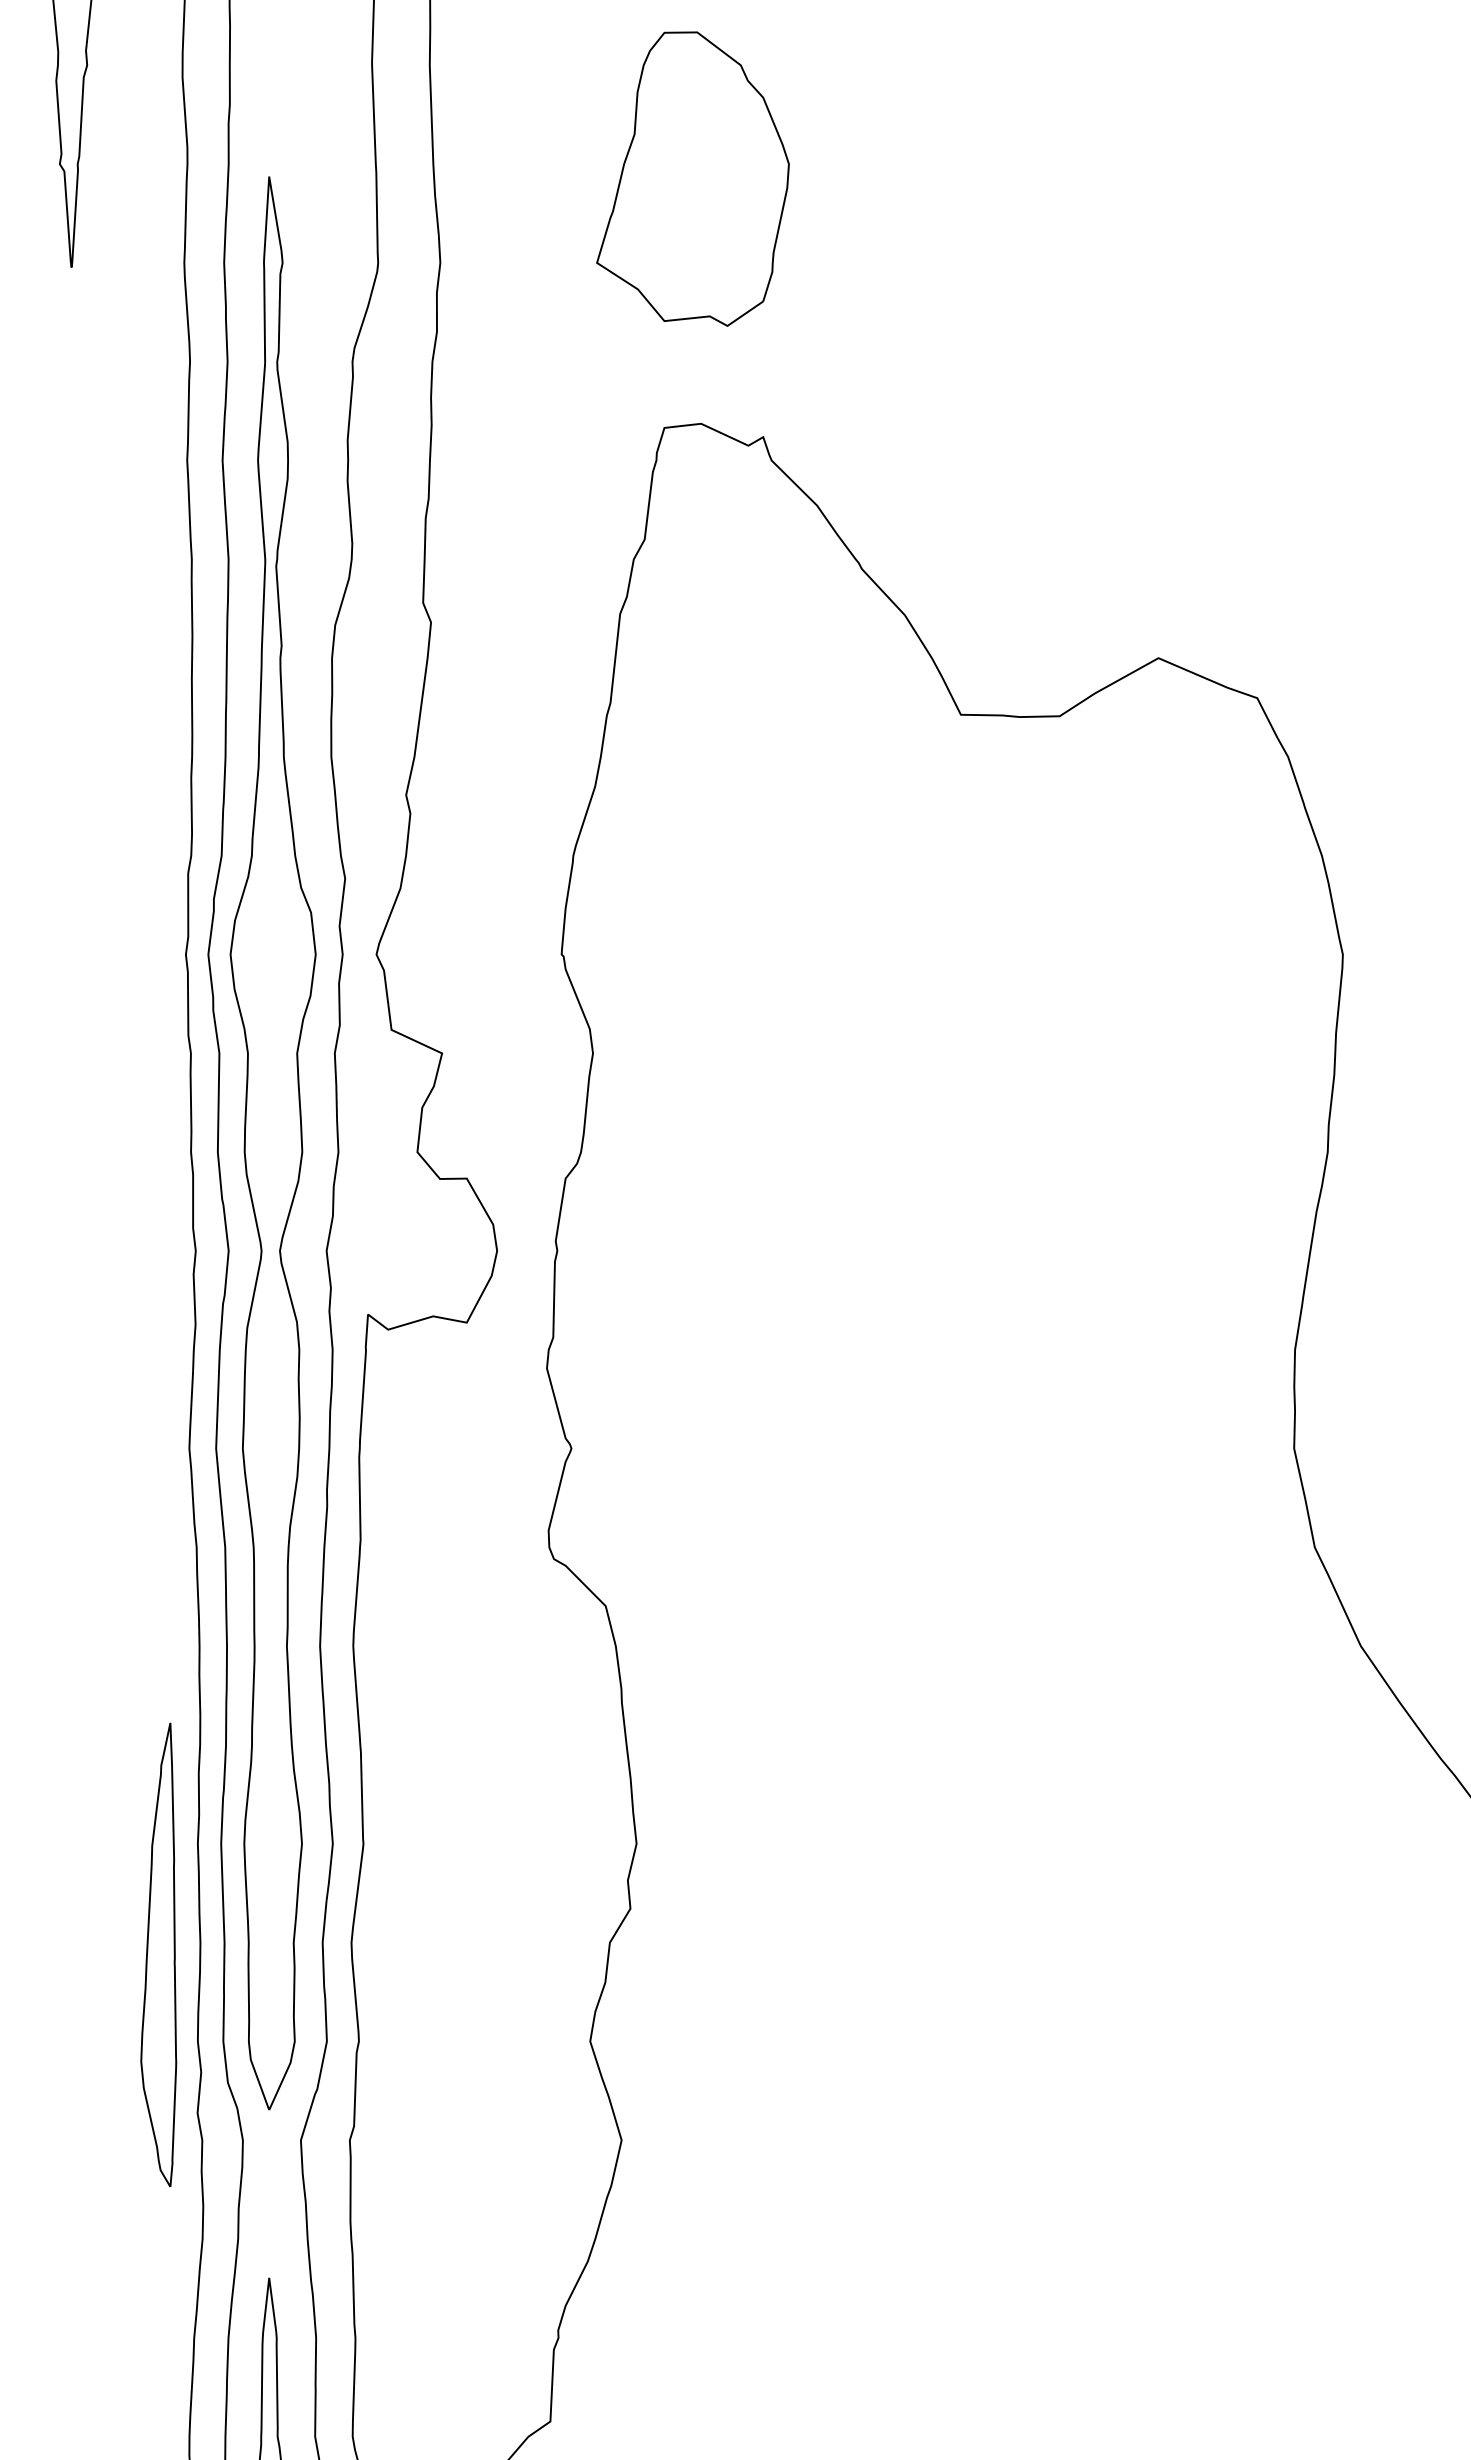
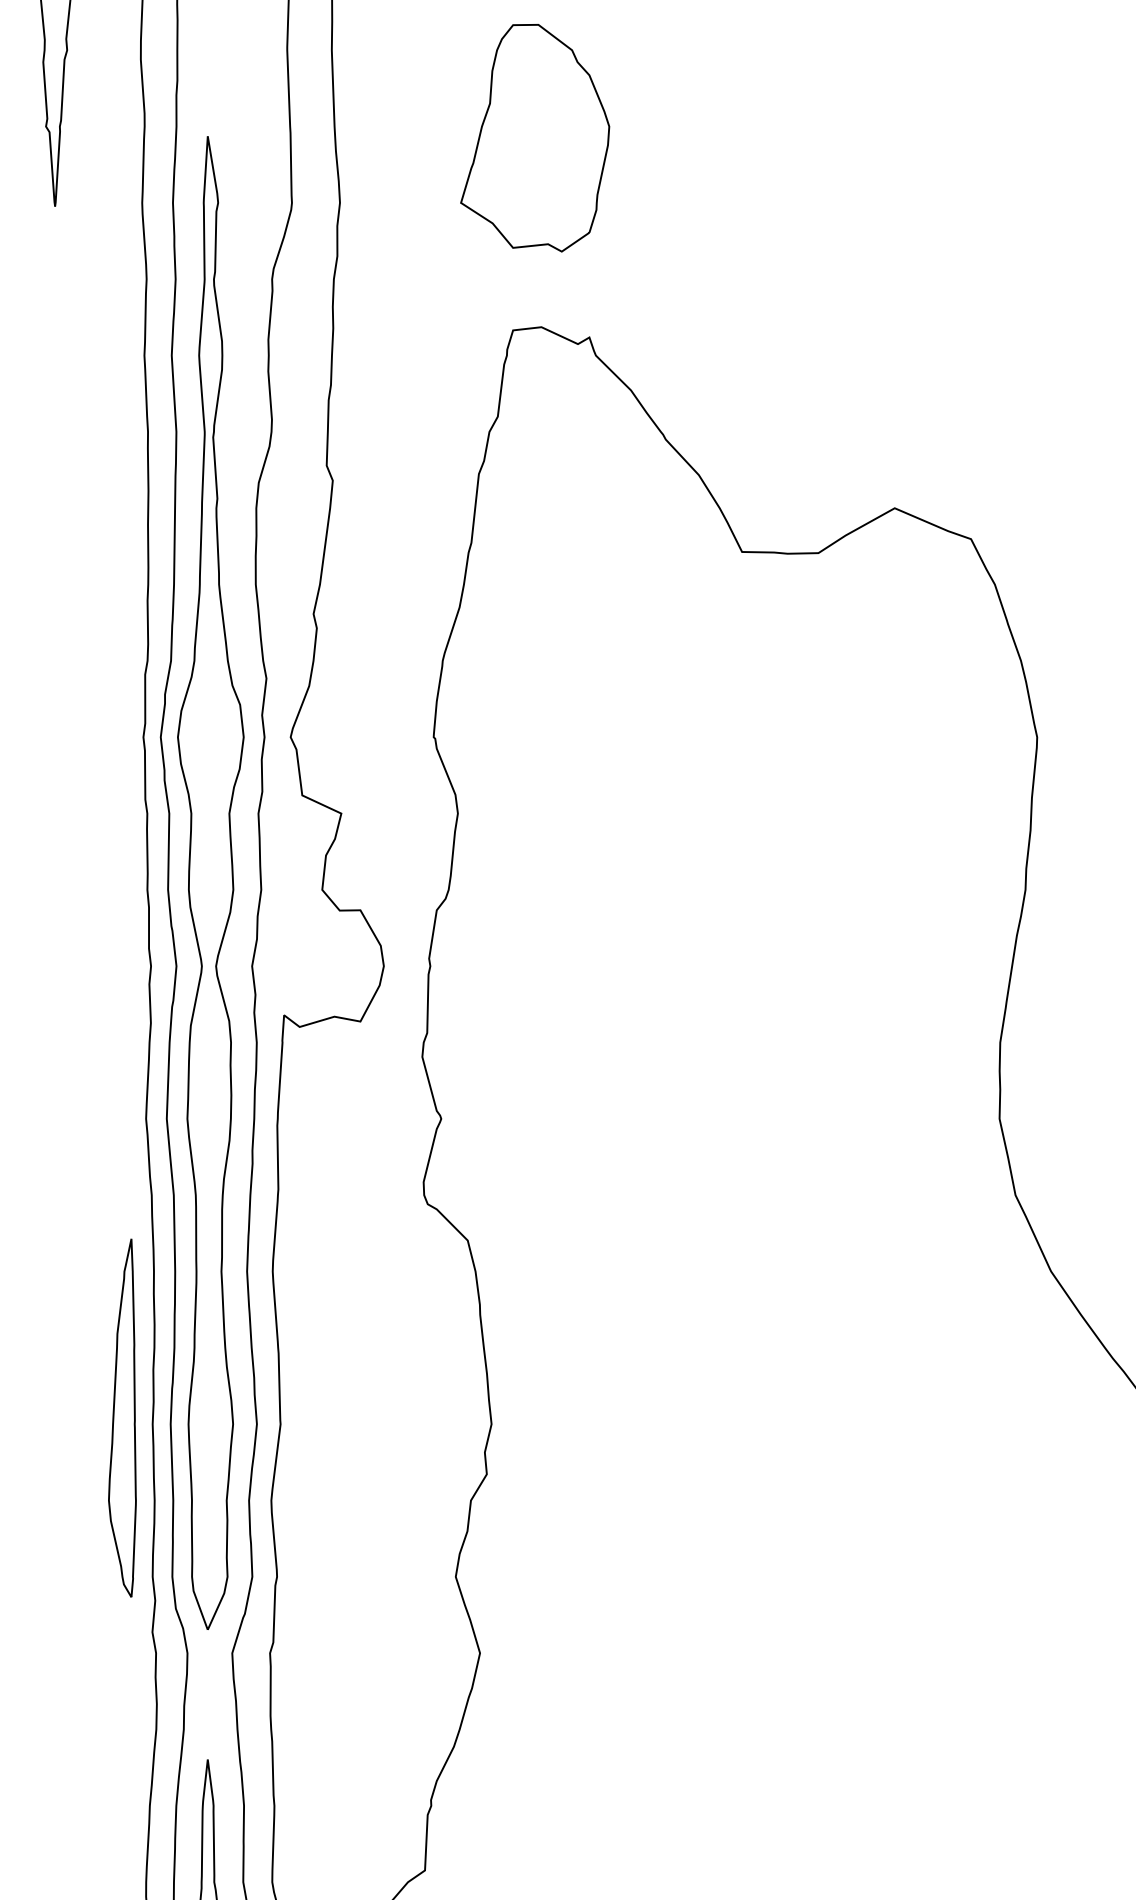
part: (158, 1954) -> (122, 1417), moved

